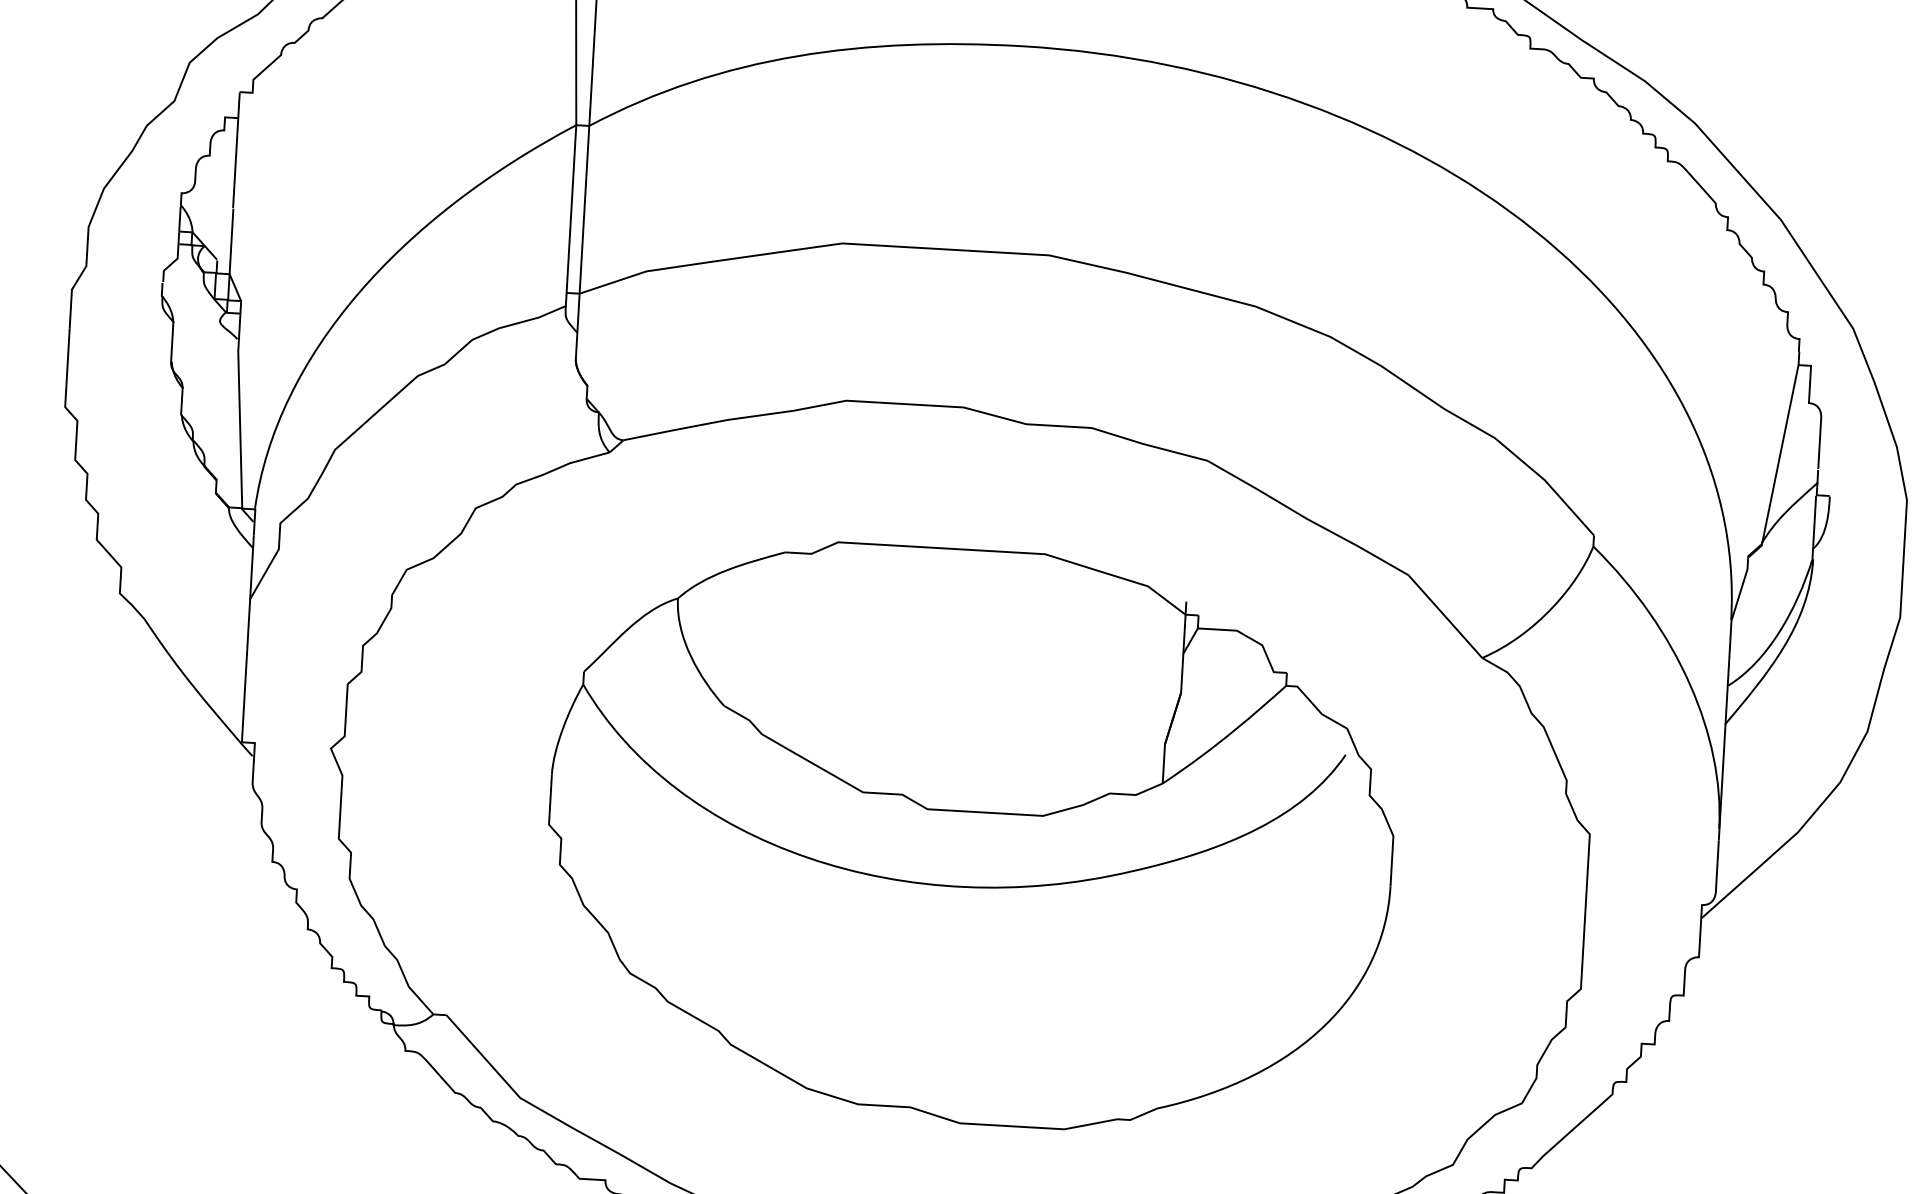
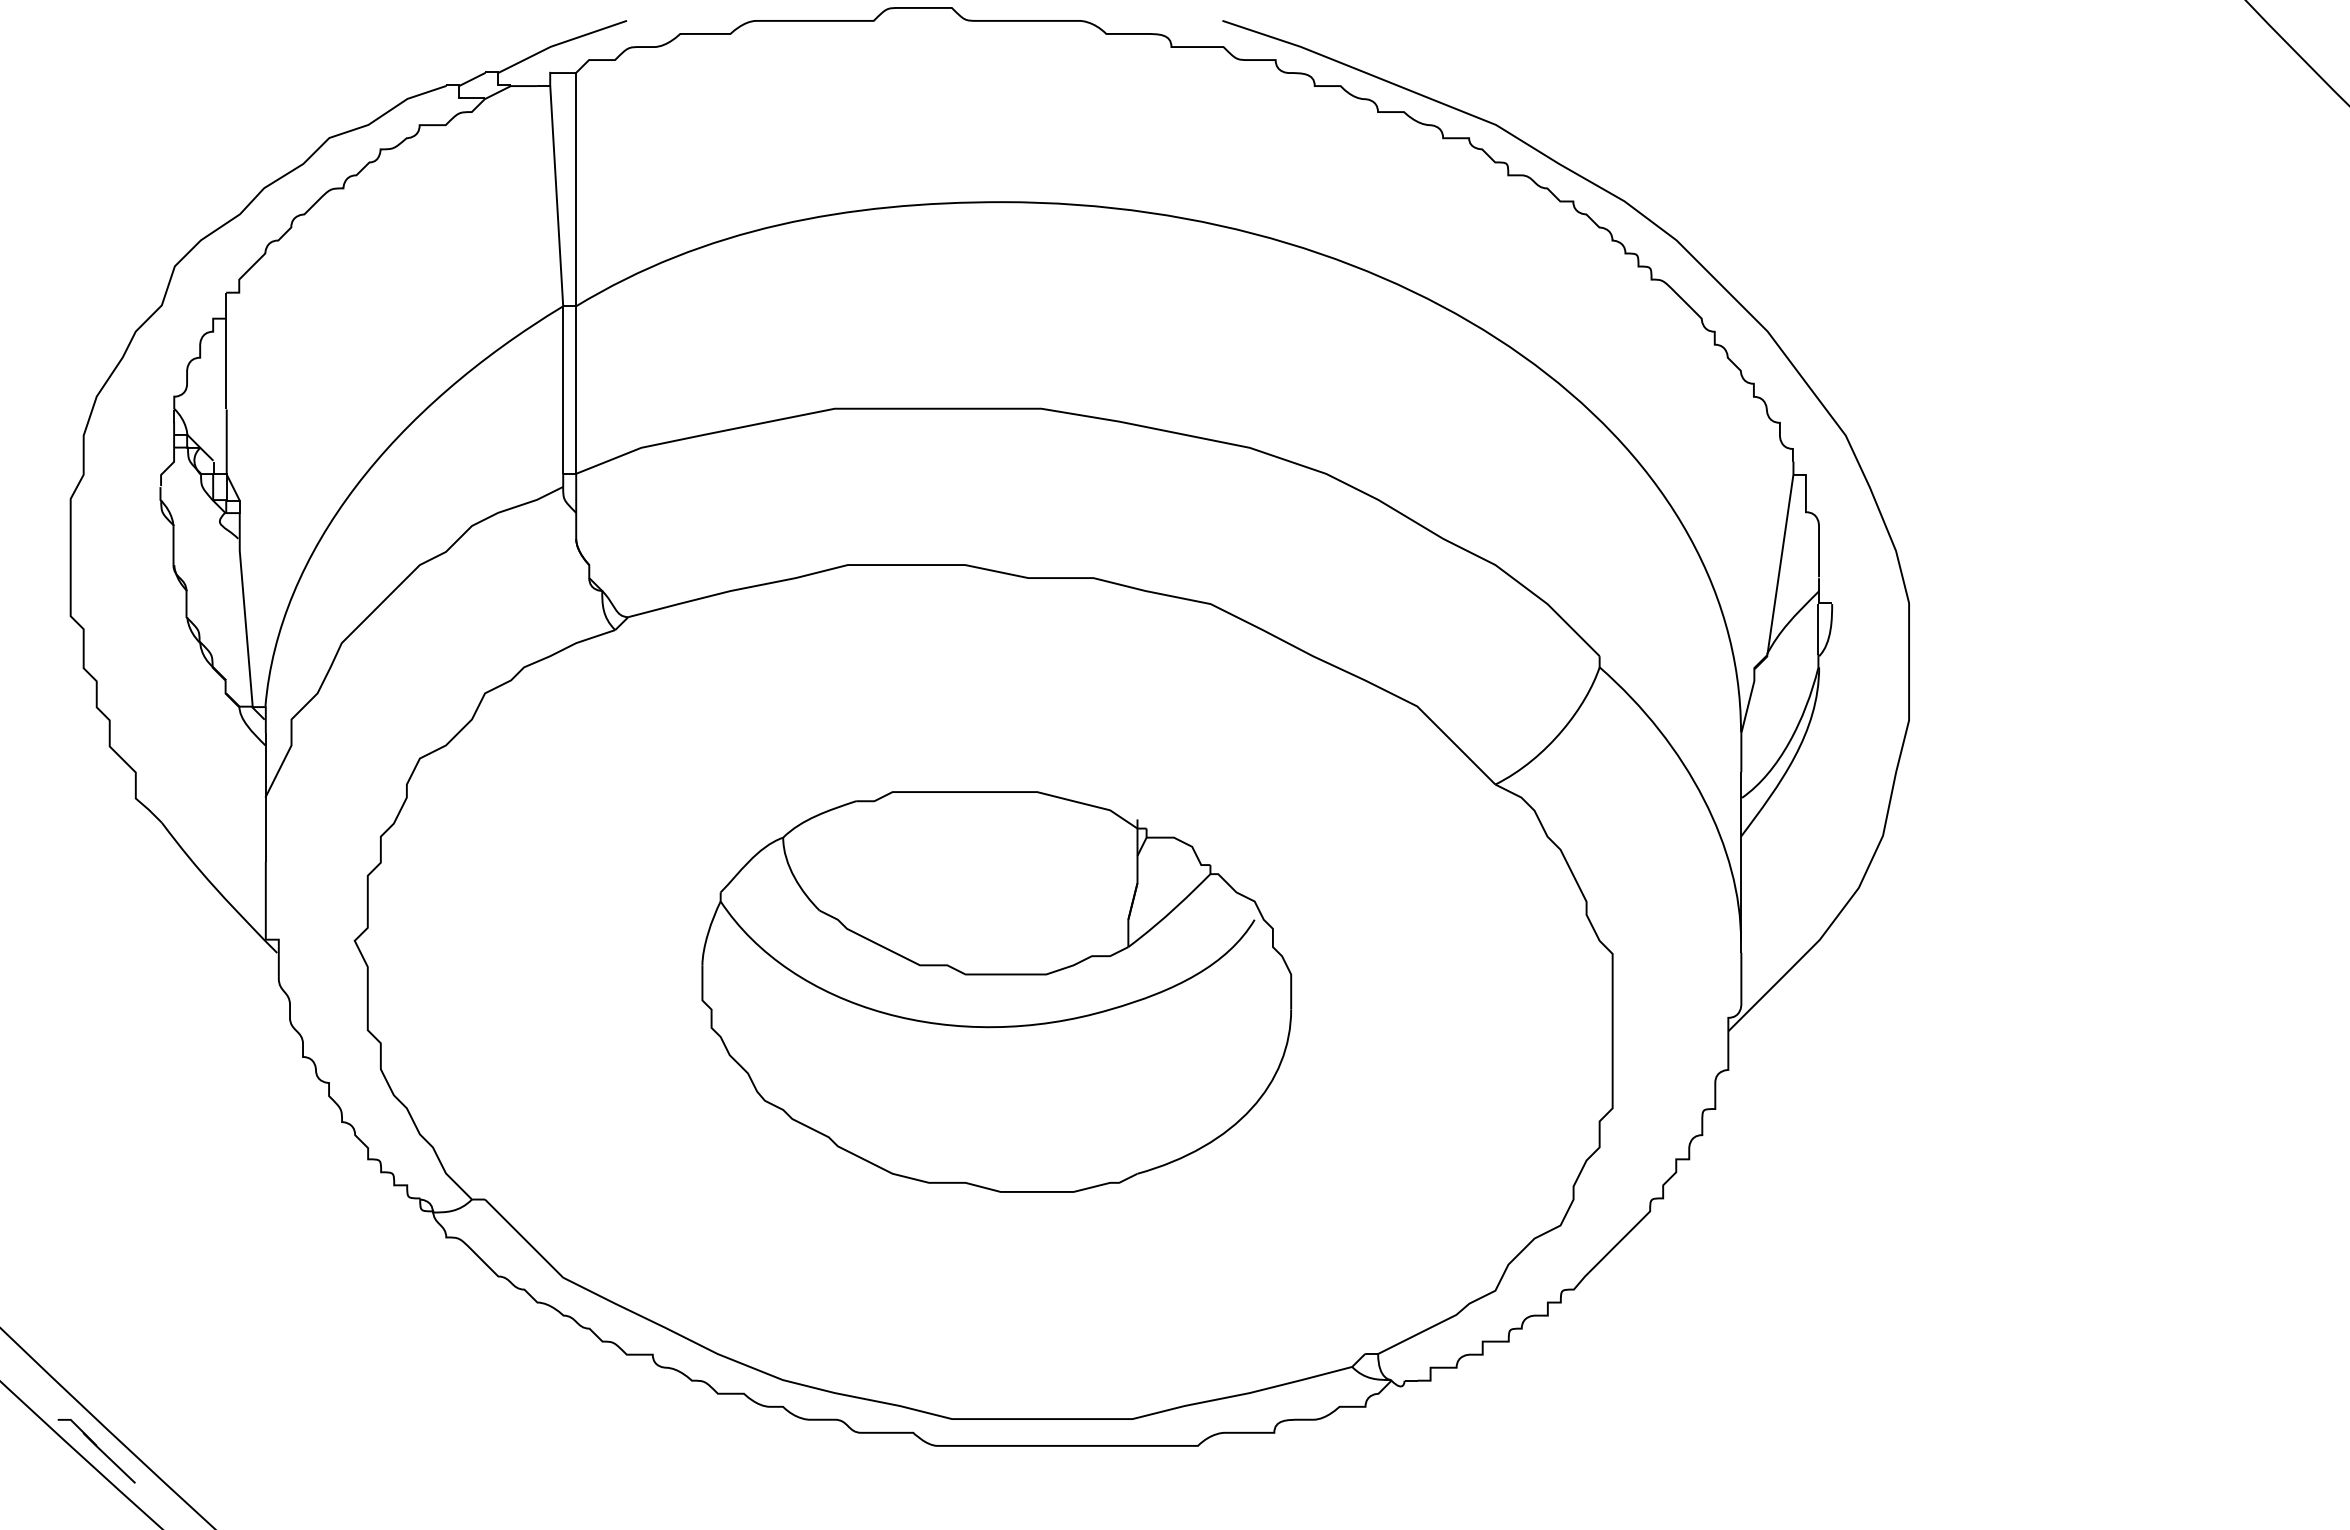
part: (970, 836) -> (996, 991), size x0.7

